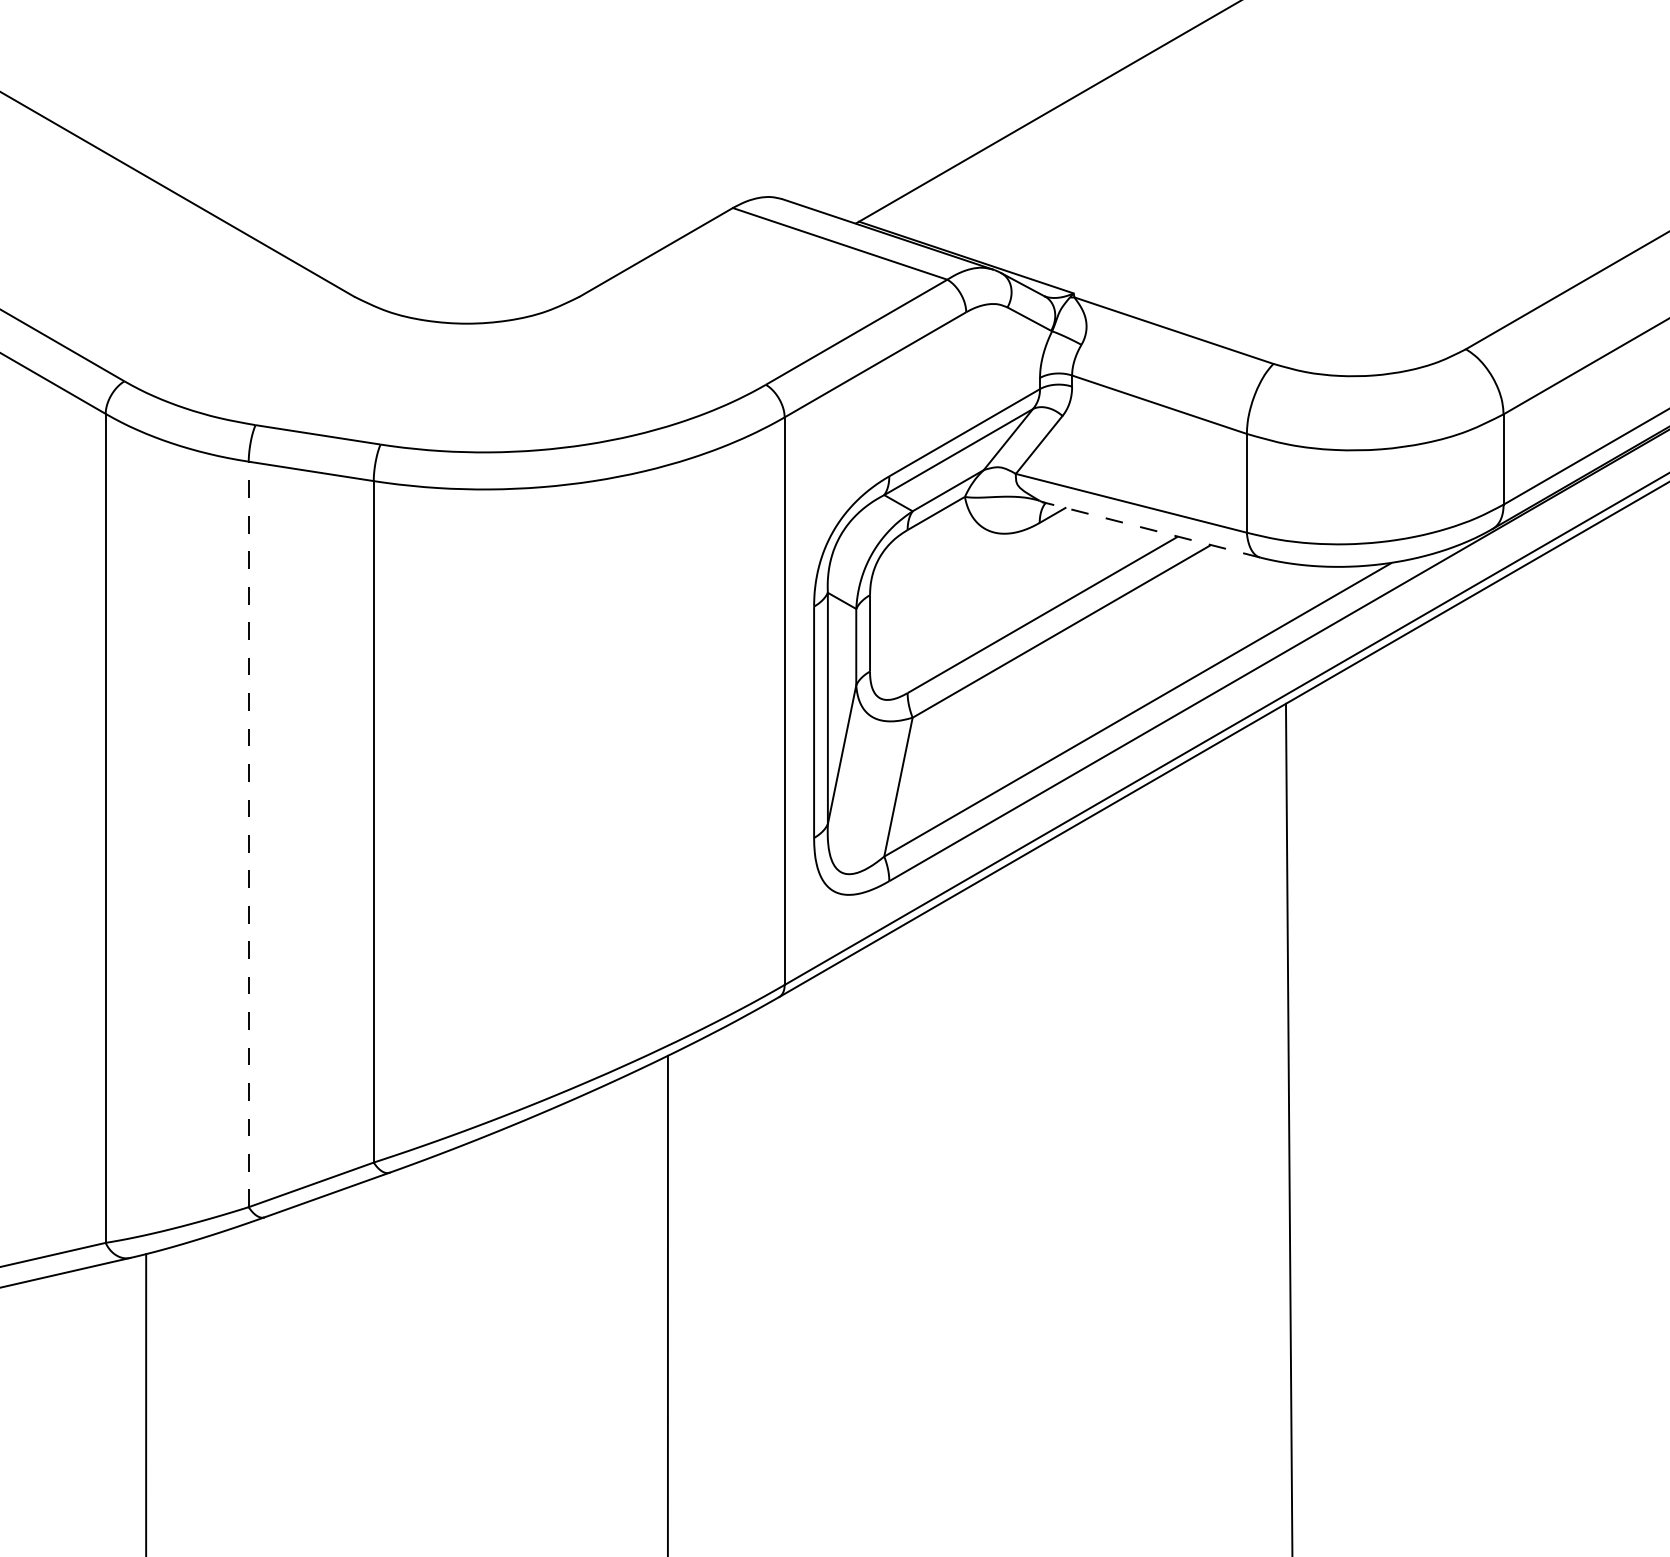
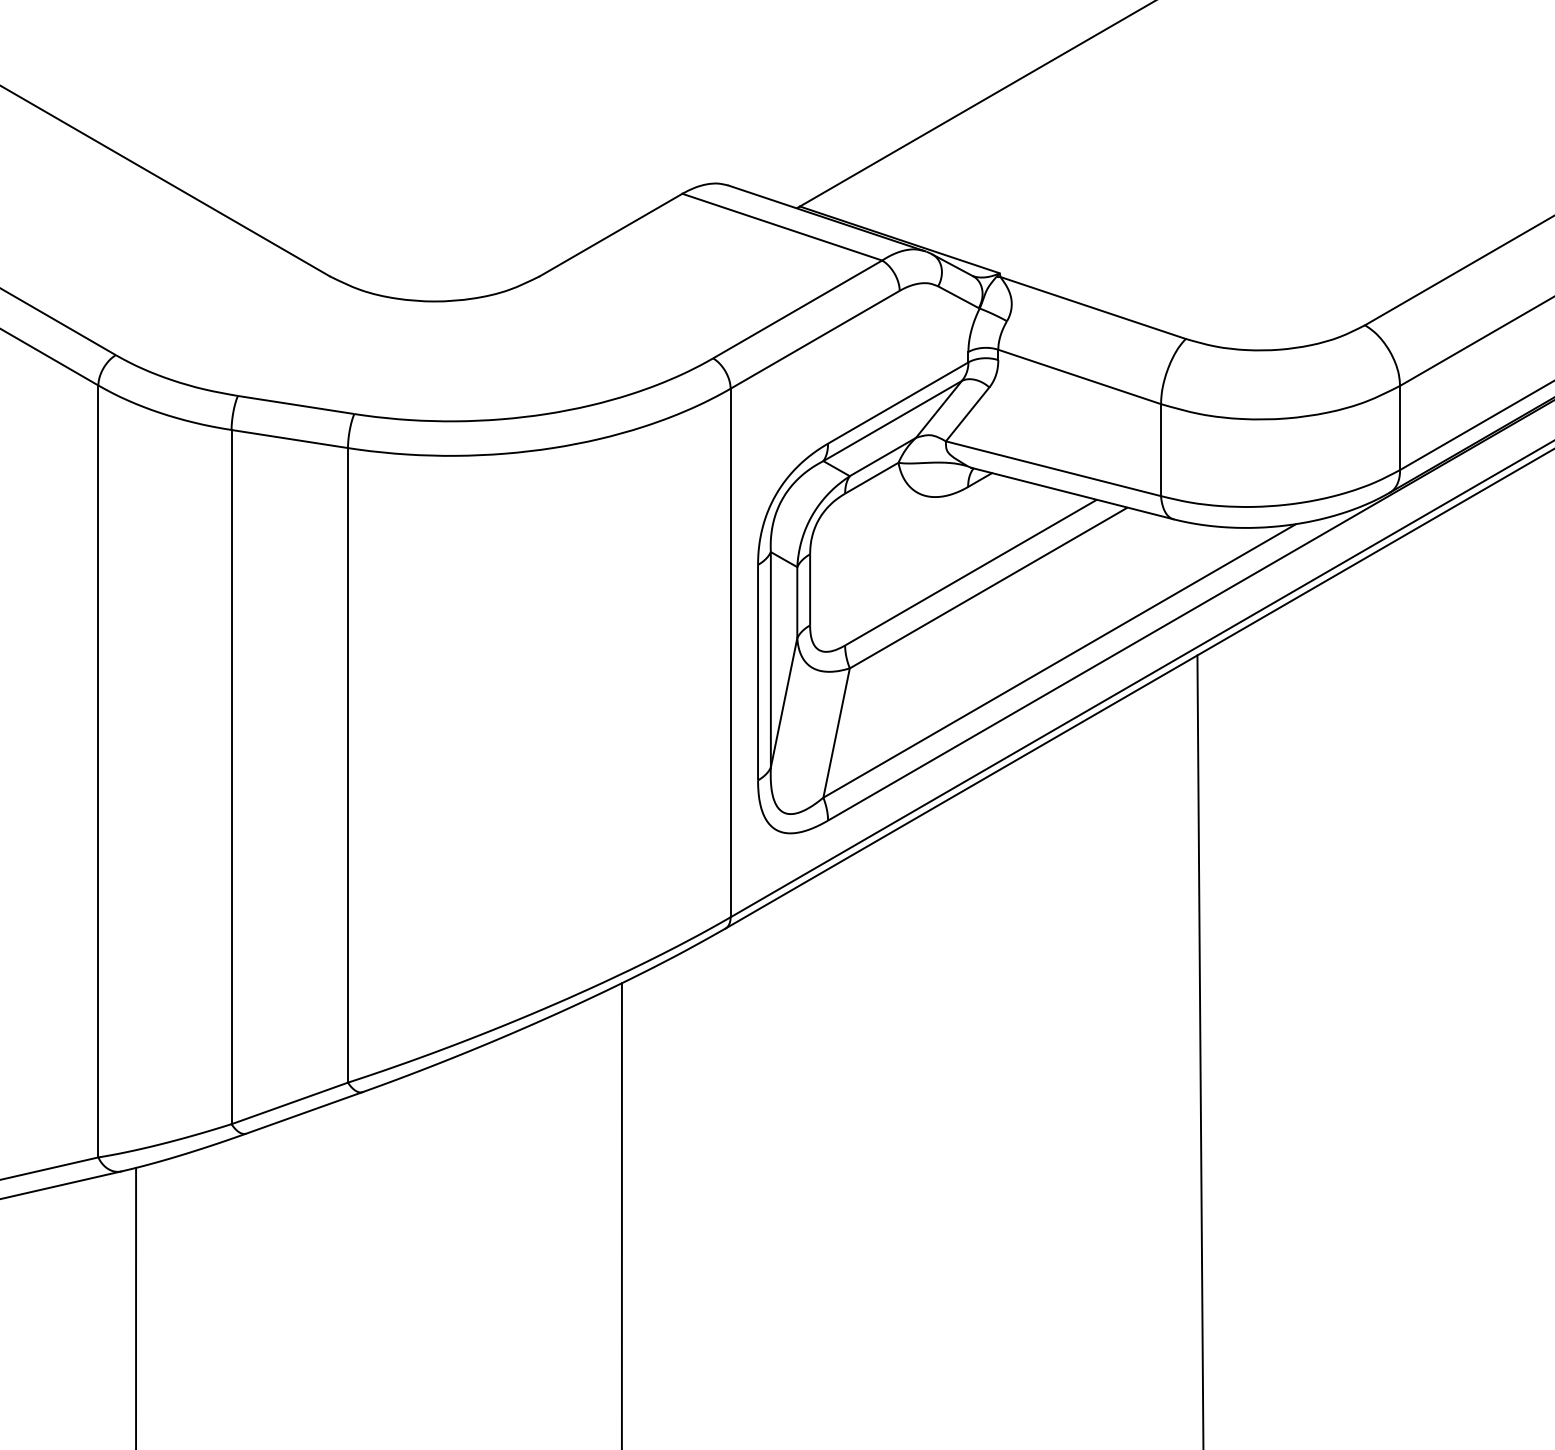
line: (1152, 529) -> (1073, 493), dashed -> solid
line: (248, 833) -> (231, 776), dashed -> solid

